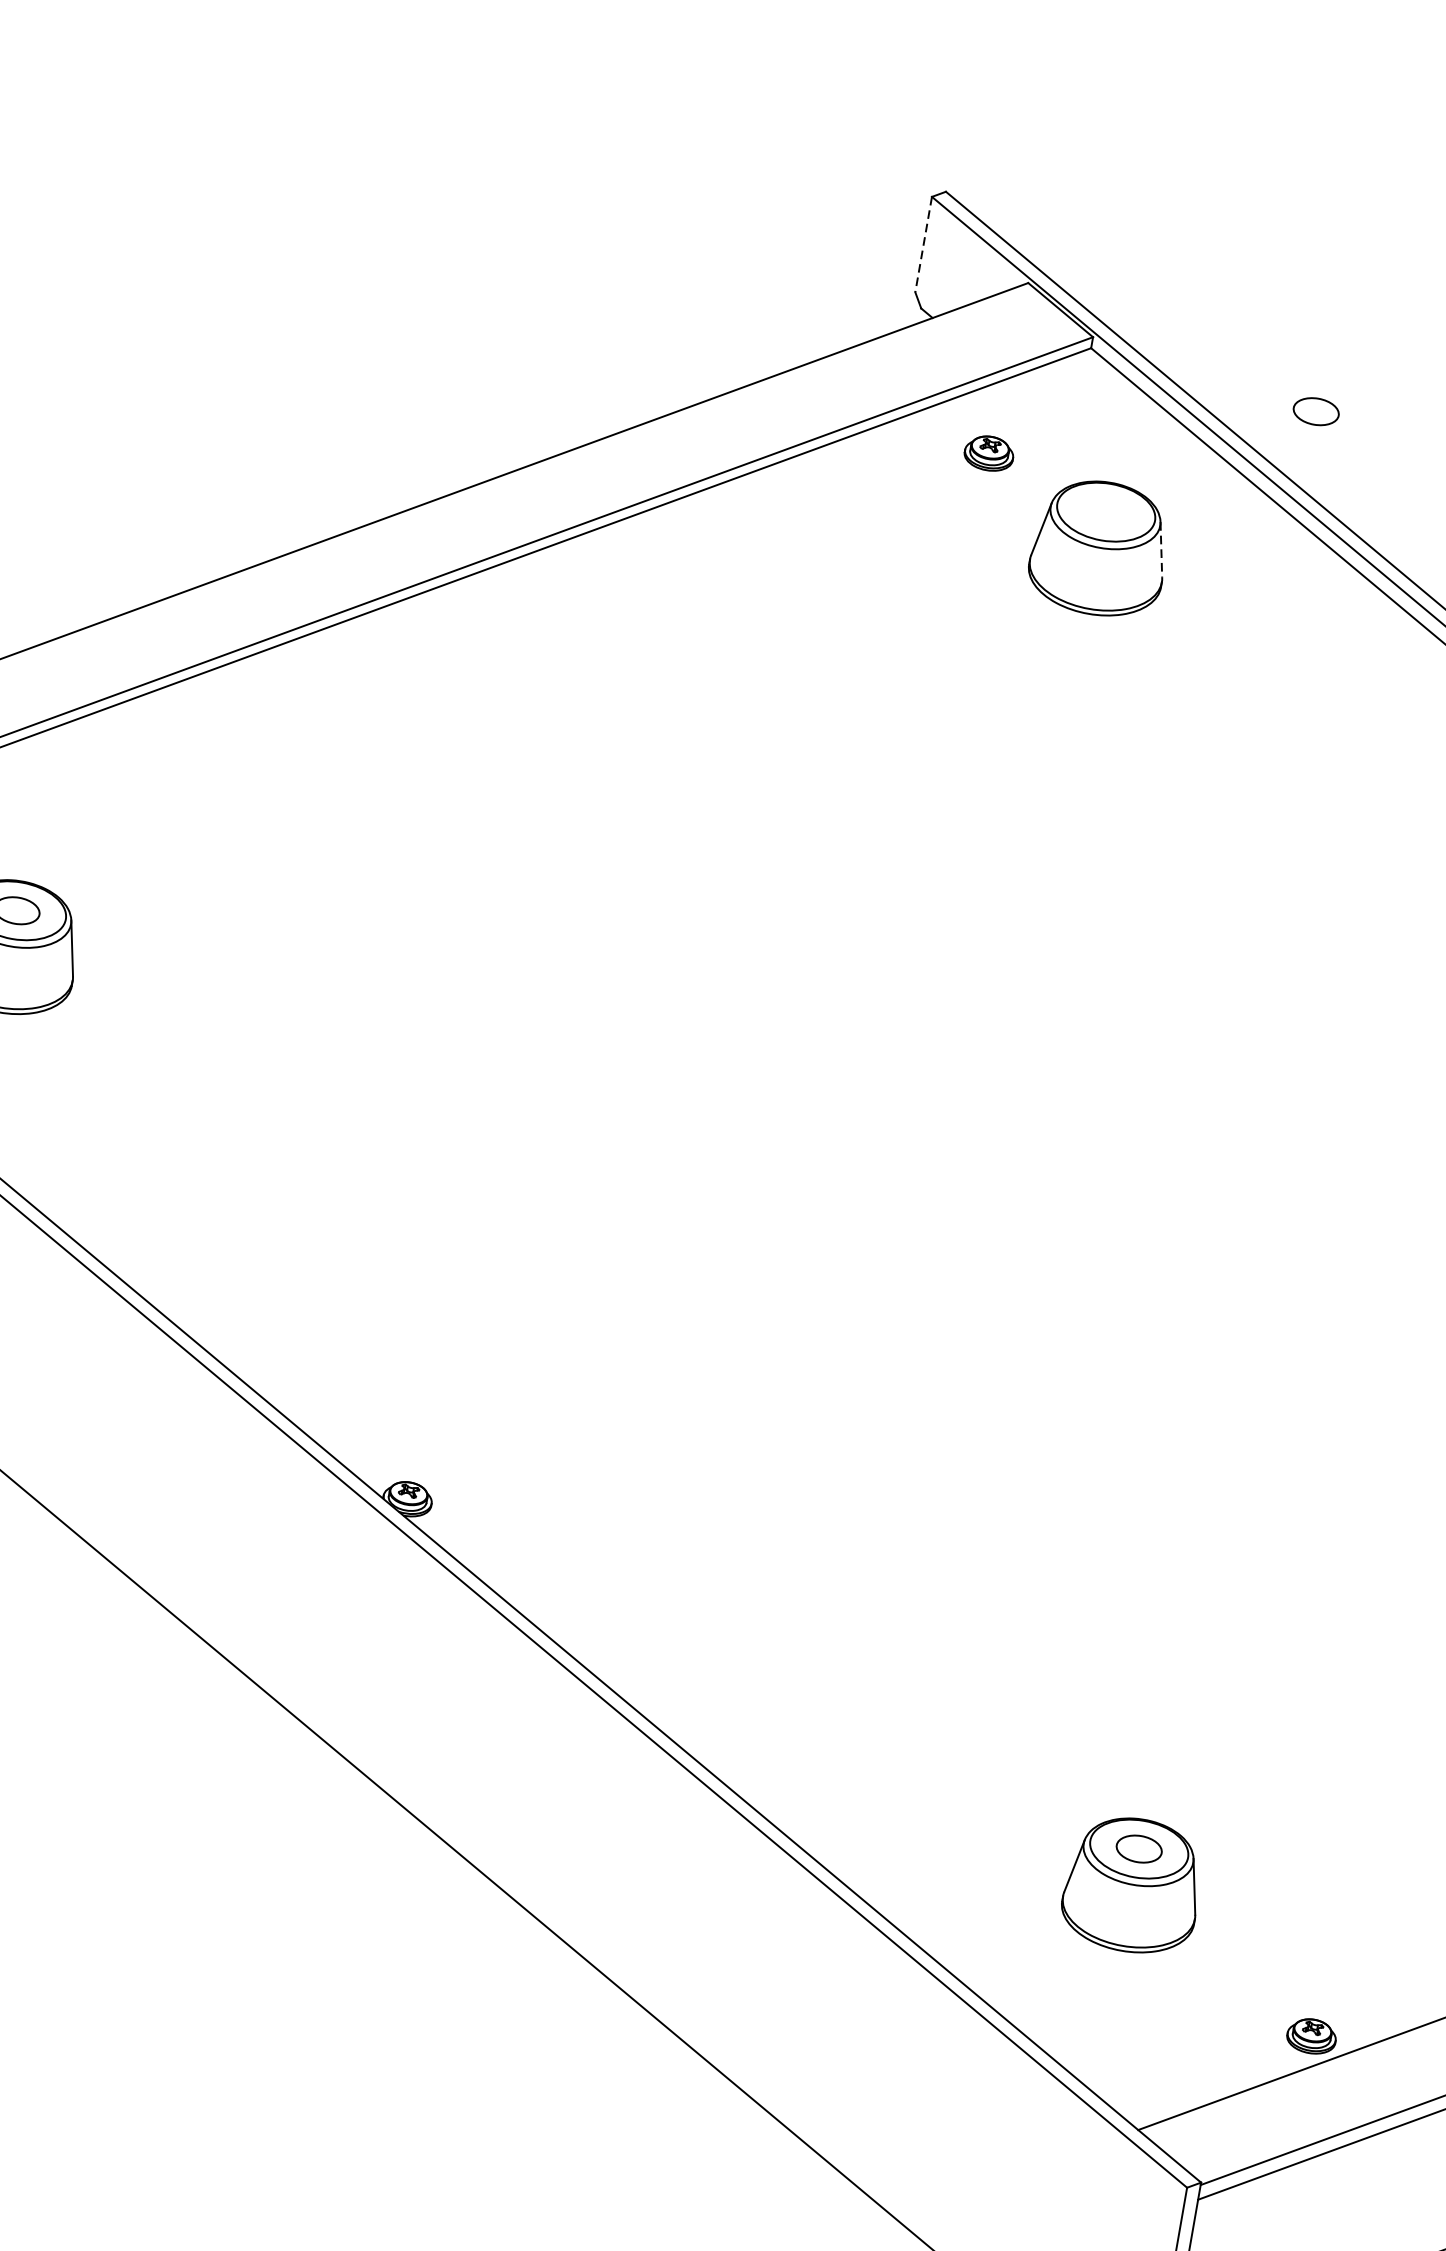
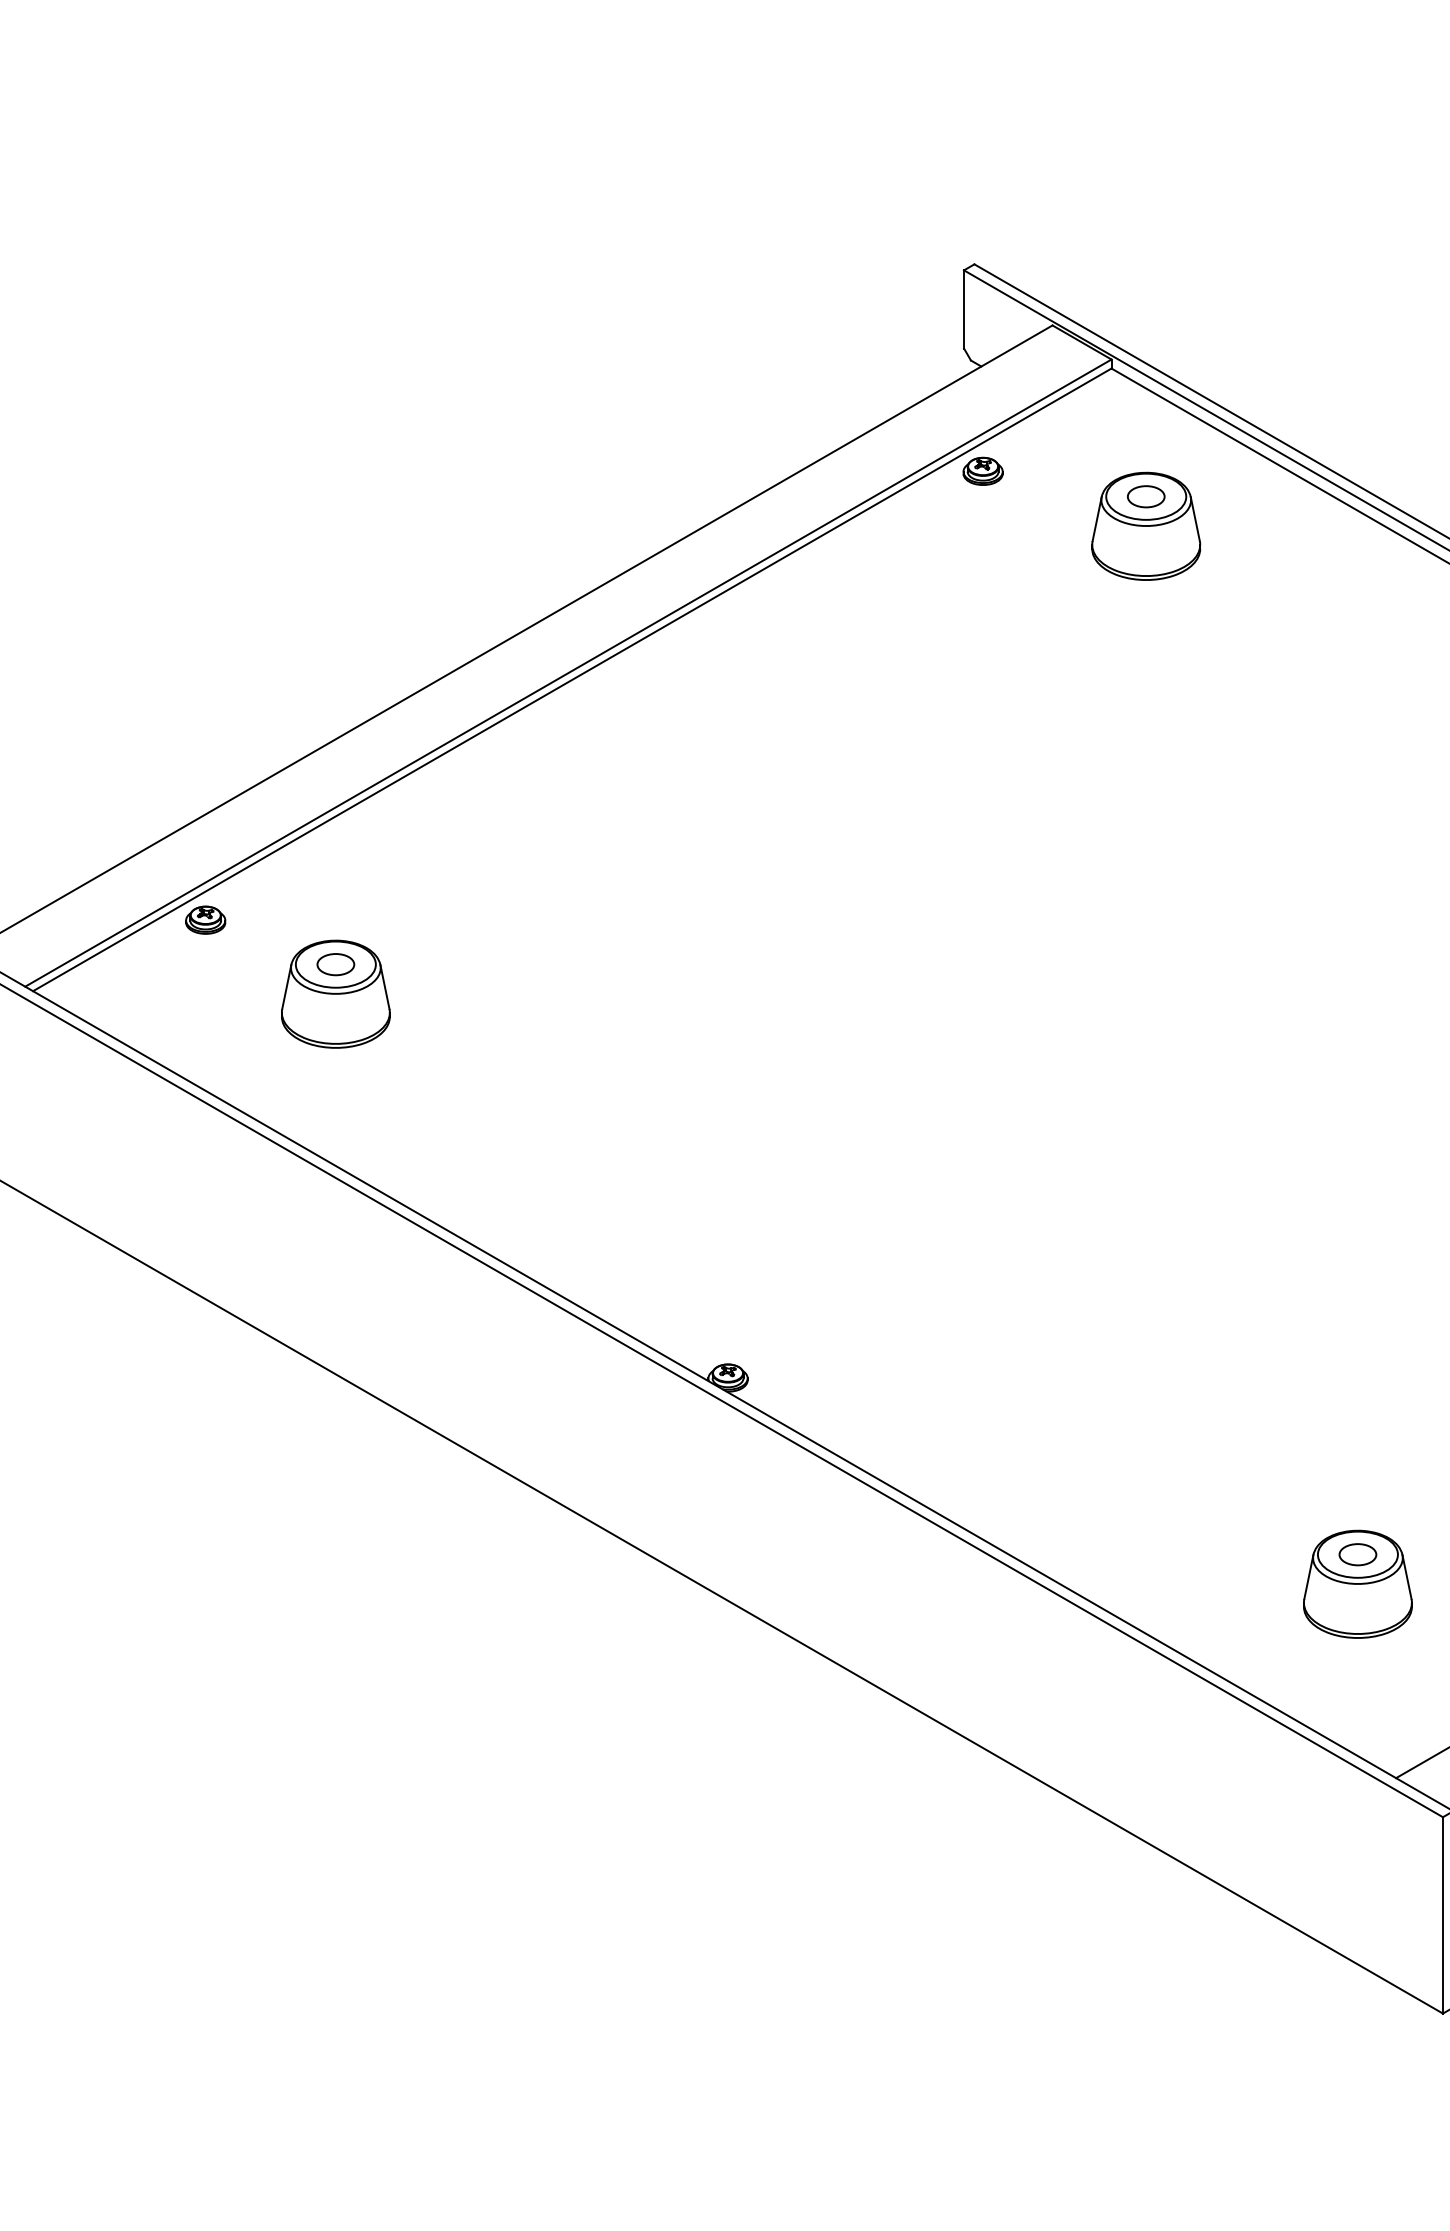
line: (924, 244) -> (964, 309), dashed -> solid
part: (1316, 411) -> (1146, 496), moved
part: (988, 452) -> (982, 470), moved
line: (1161, 550) -> (1195, 519), dashed -> solid

